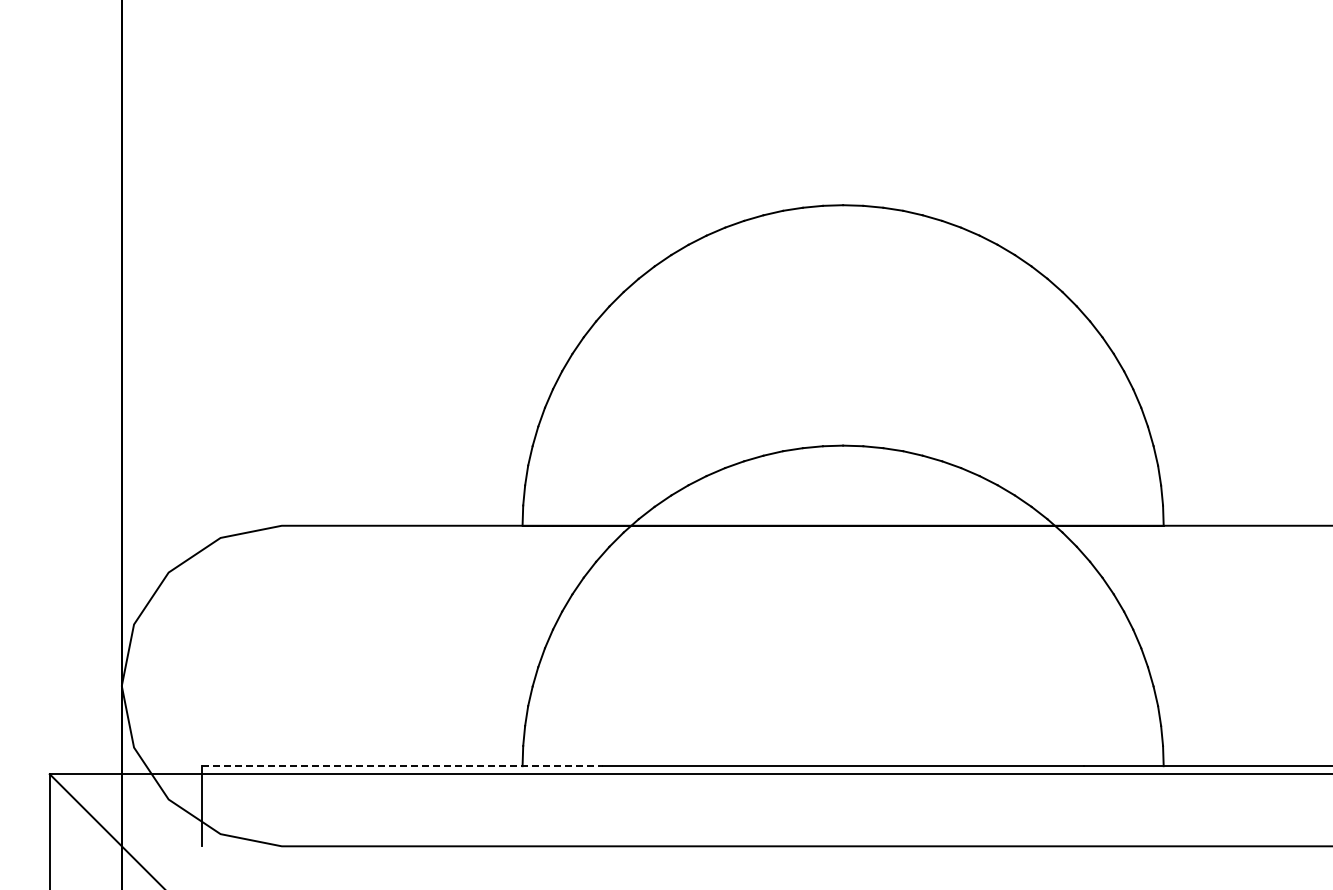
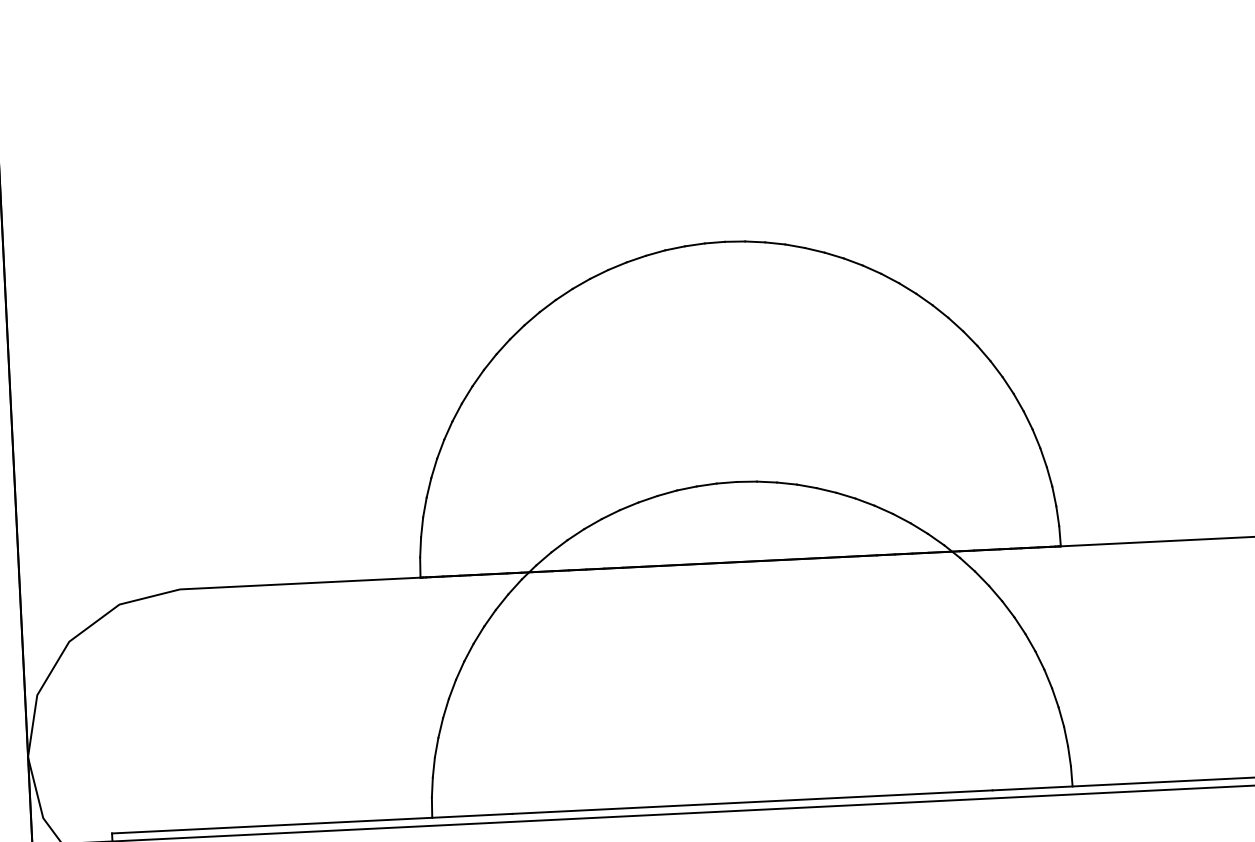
line: (402, 766) -> (312, 823), dashed -> solid

